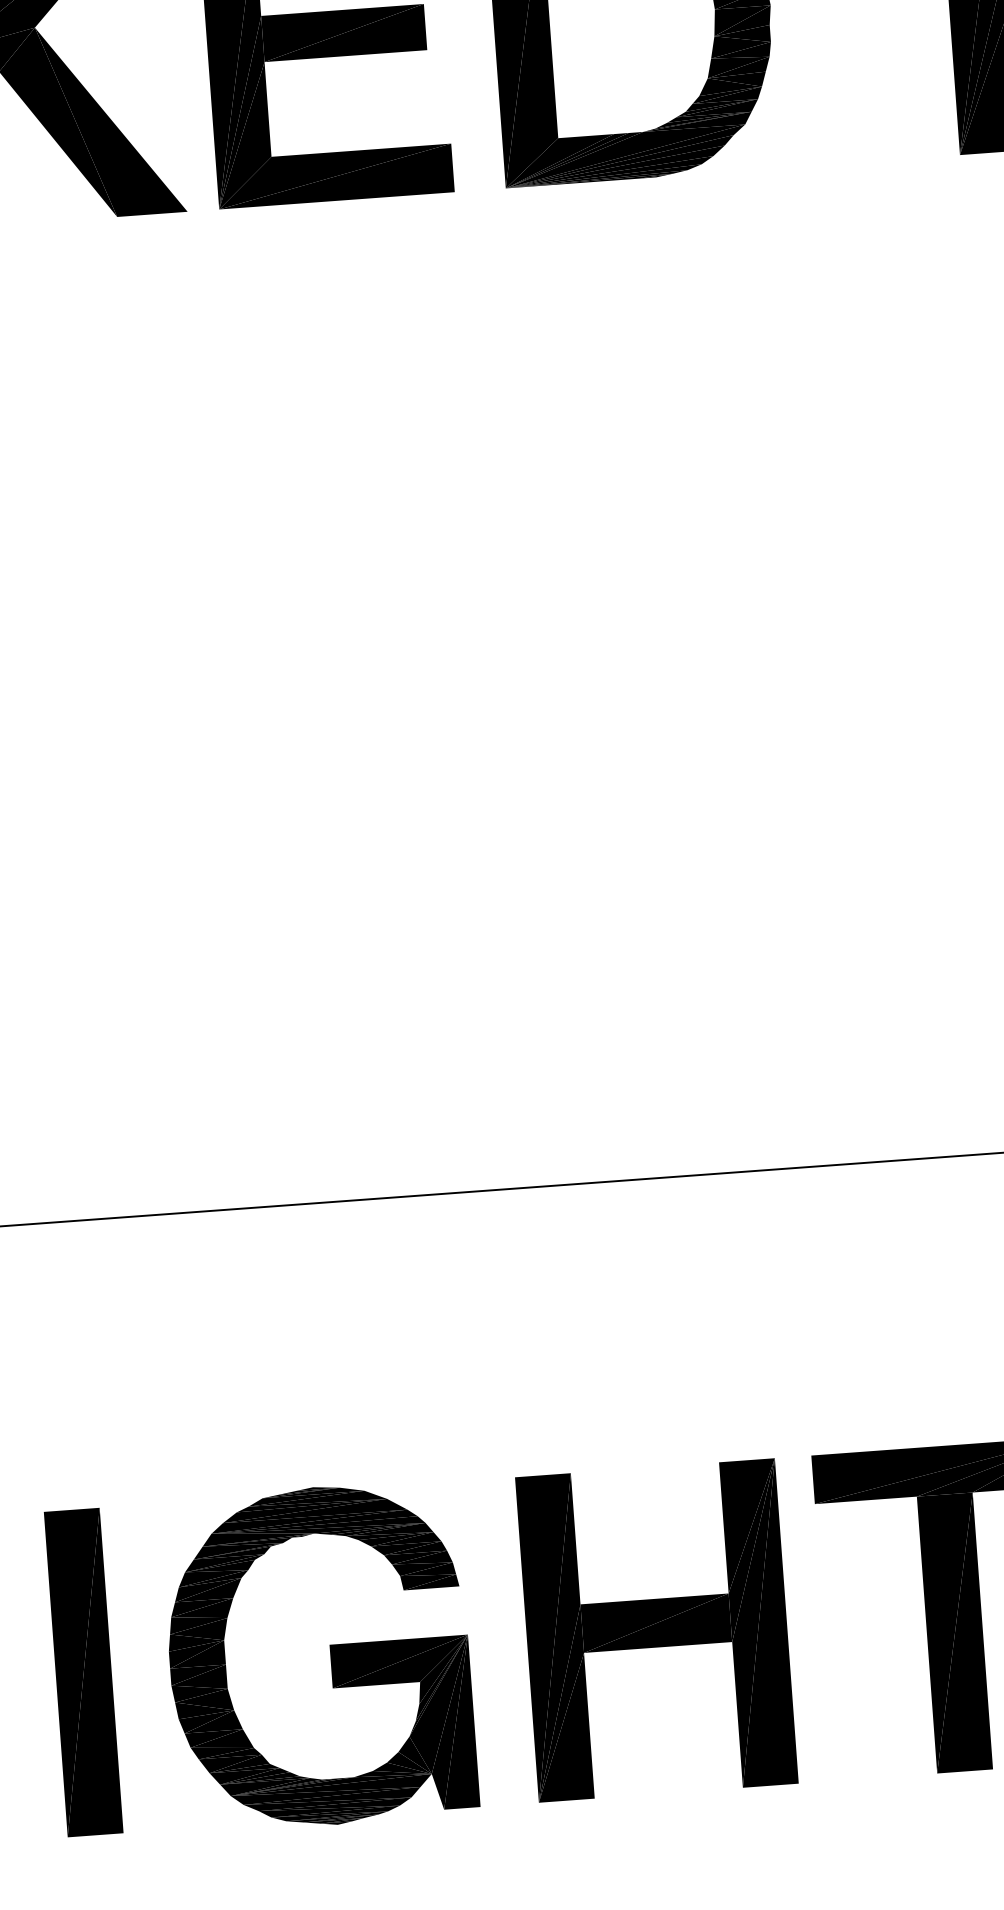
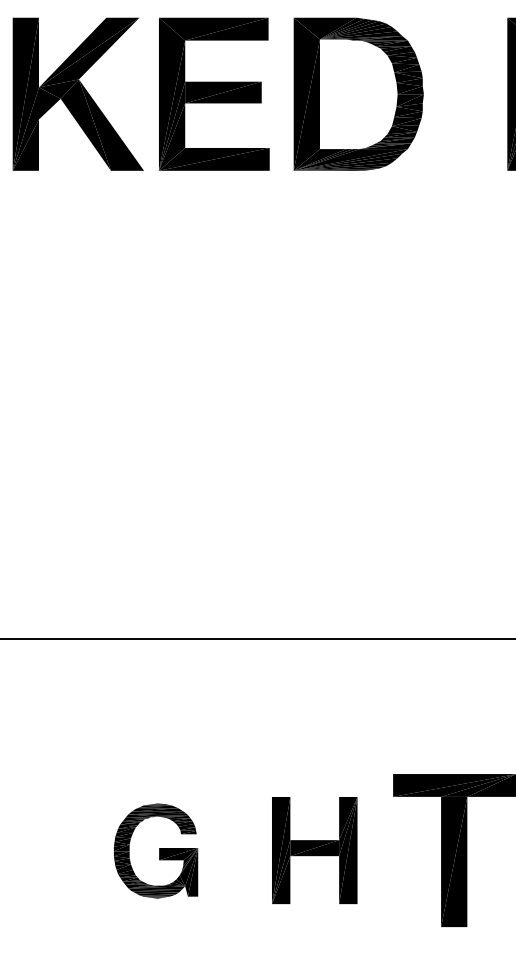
part: (656, 1630) -> (314, 850), size x0.7
part: (318, 1655) -> (155, 850), size x0.6
part: (84, 1672) -> (45, 850), removed

